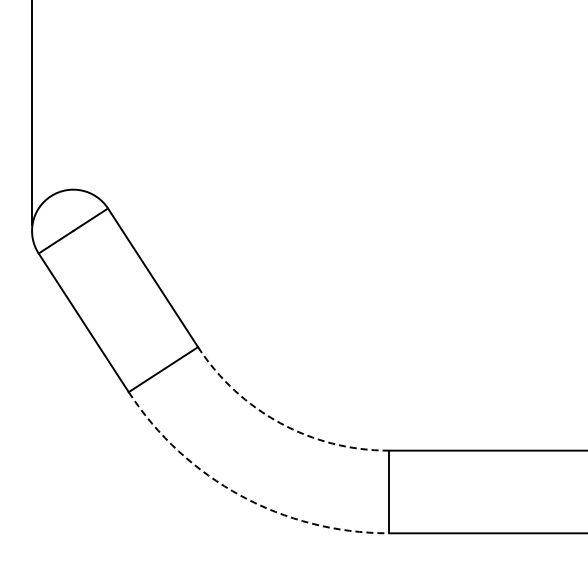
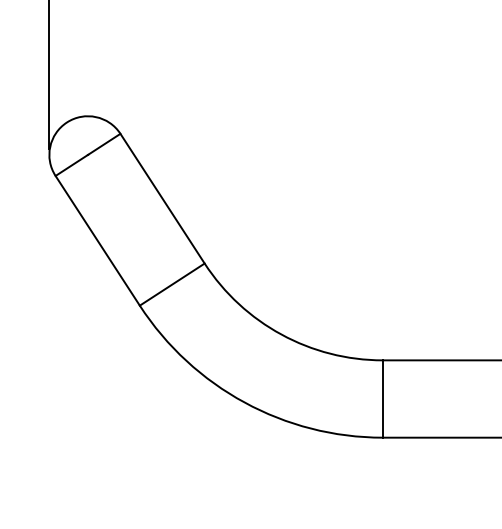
arc: (280, 423) -> (281, 334), dashed -> solid
arc: (240, 495) -> (244, 402), dashed -> solid

